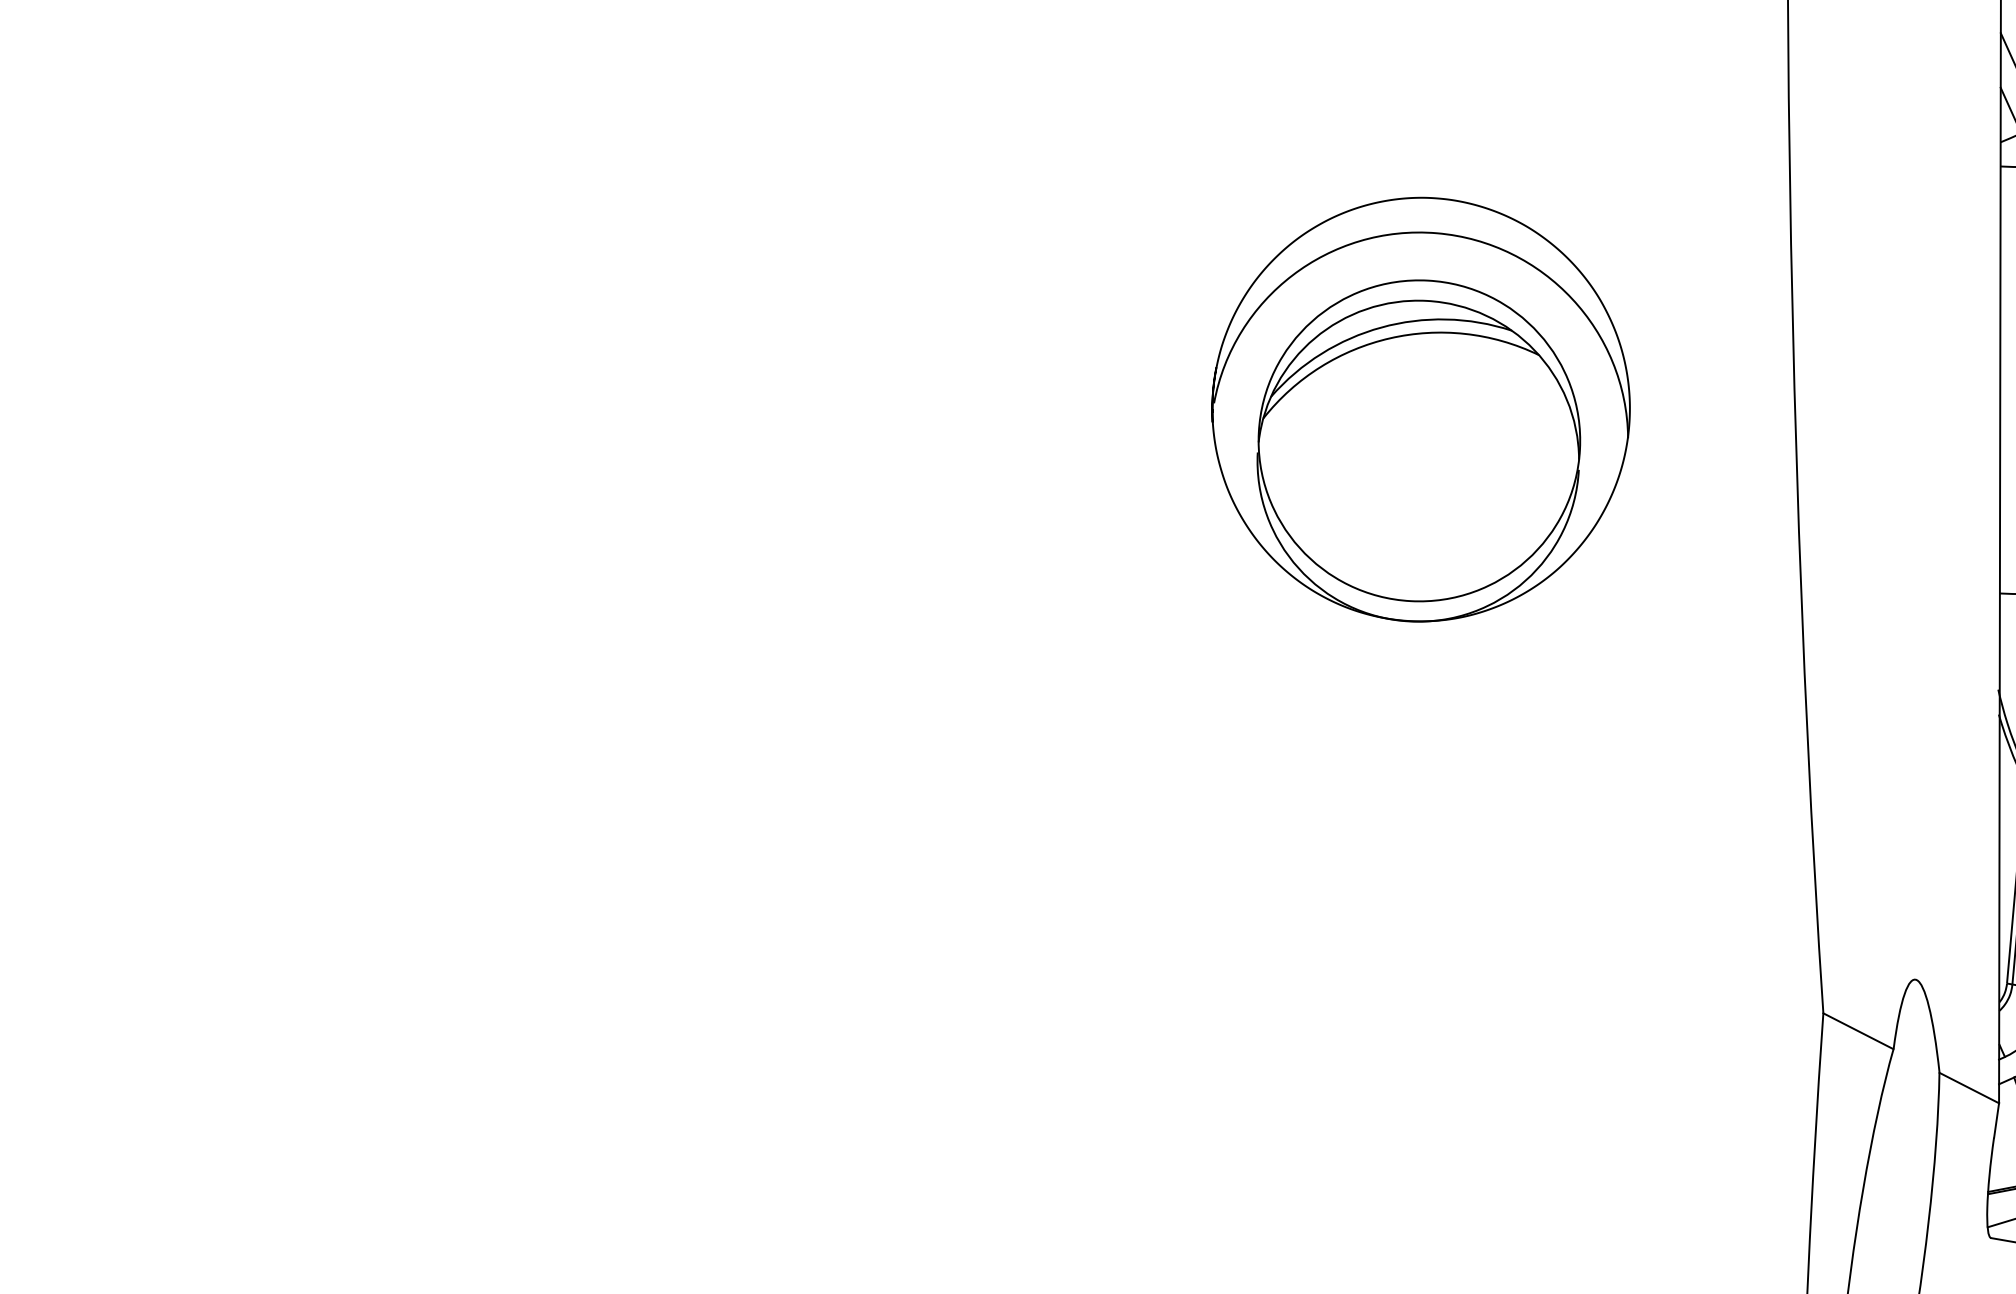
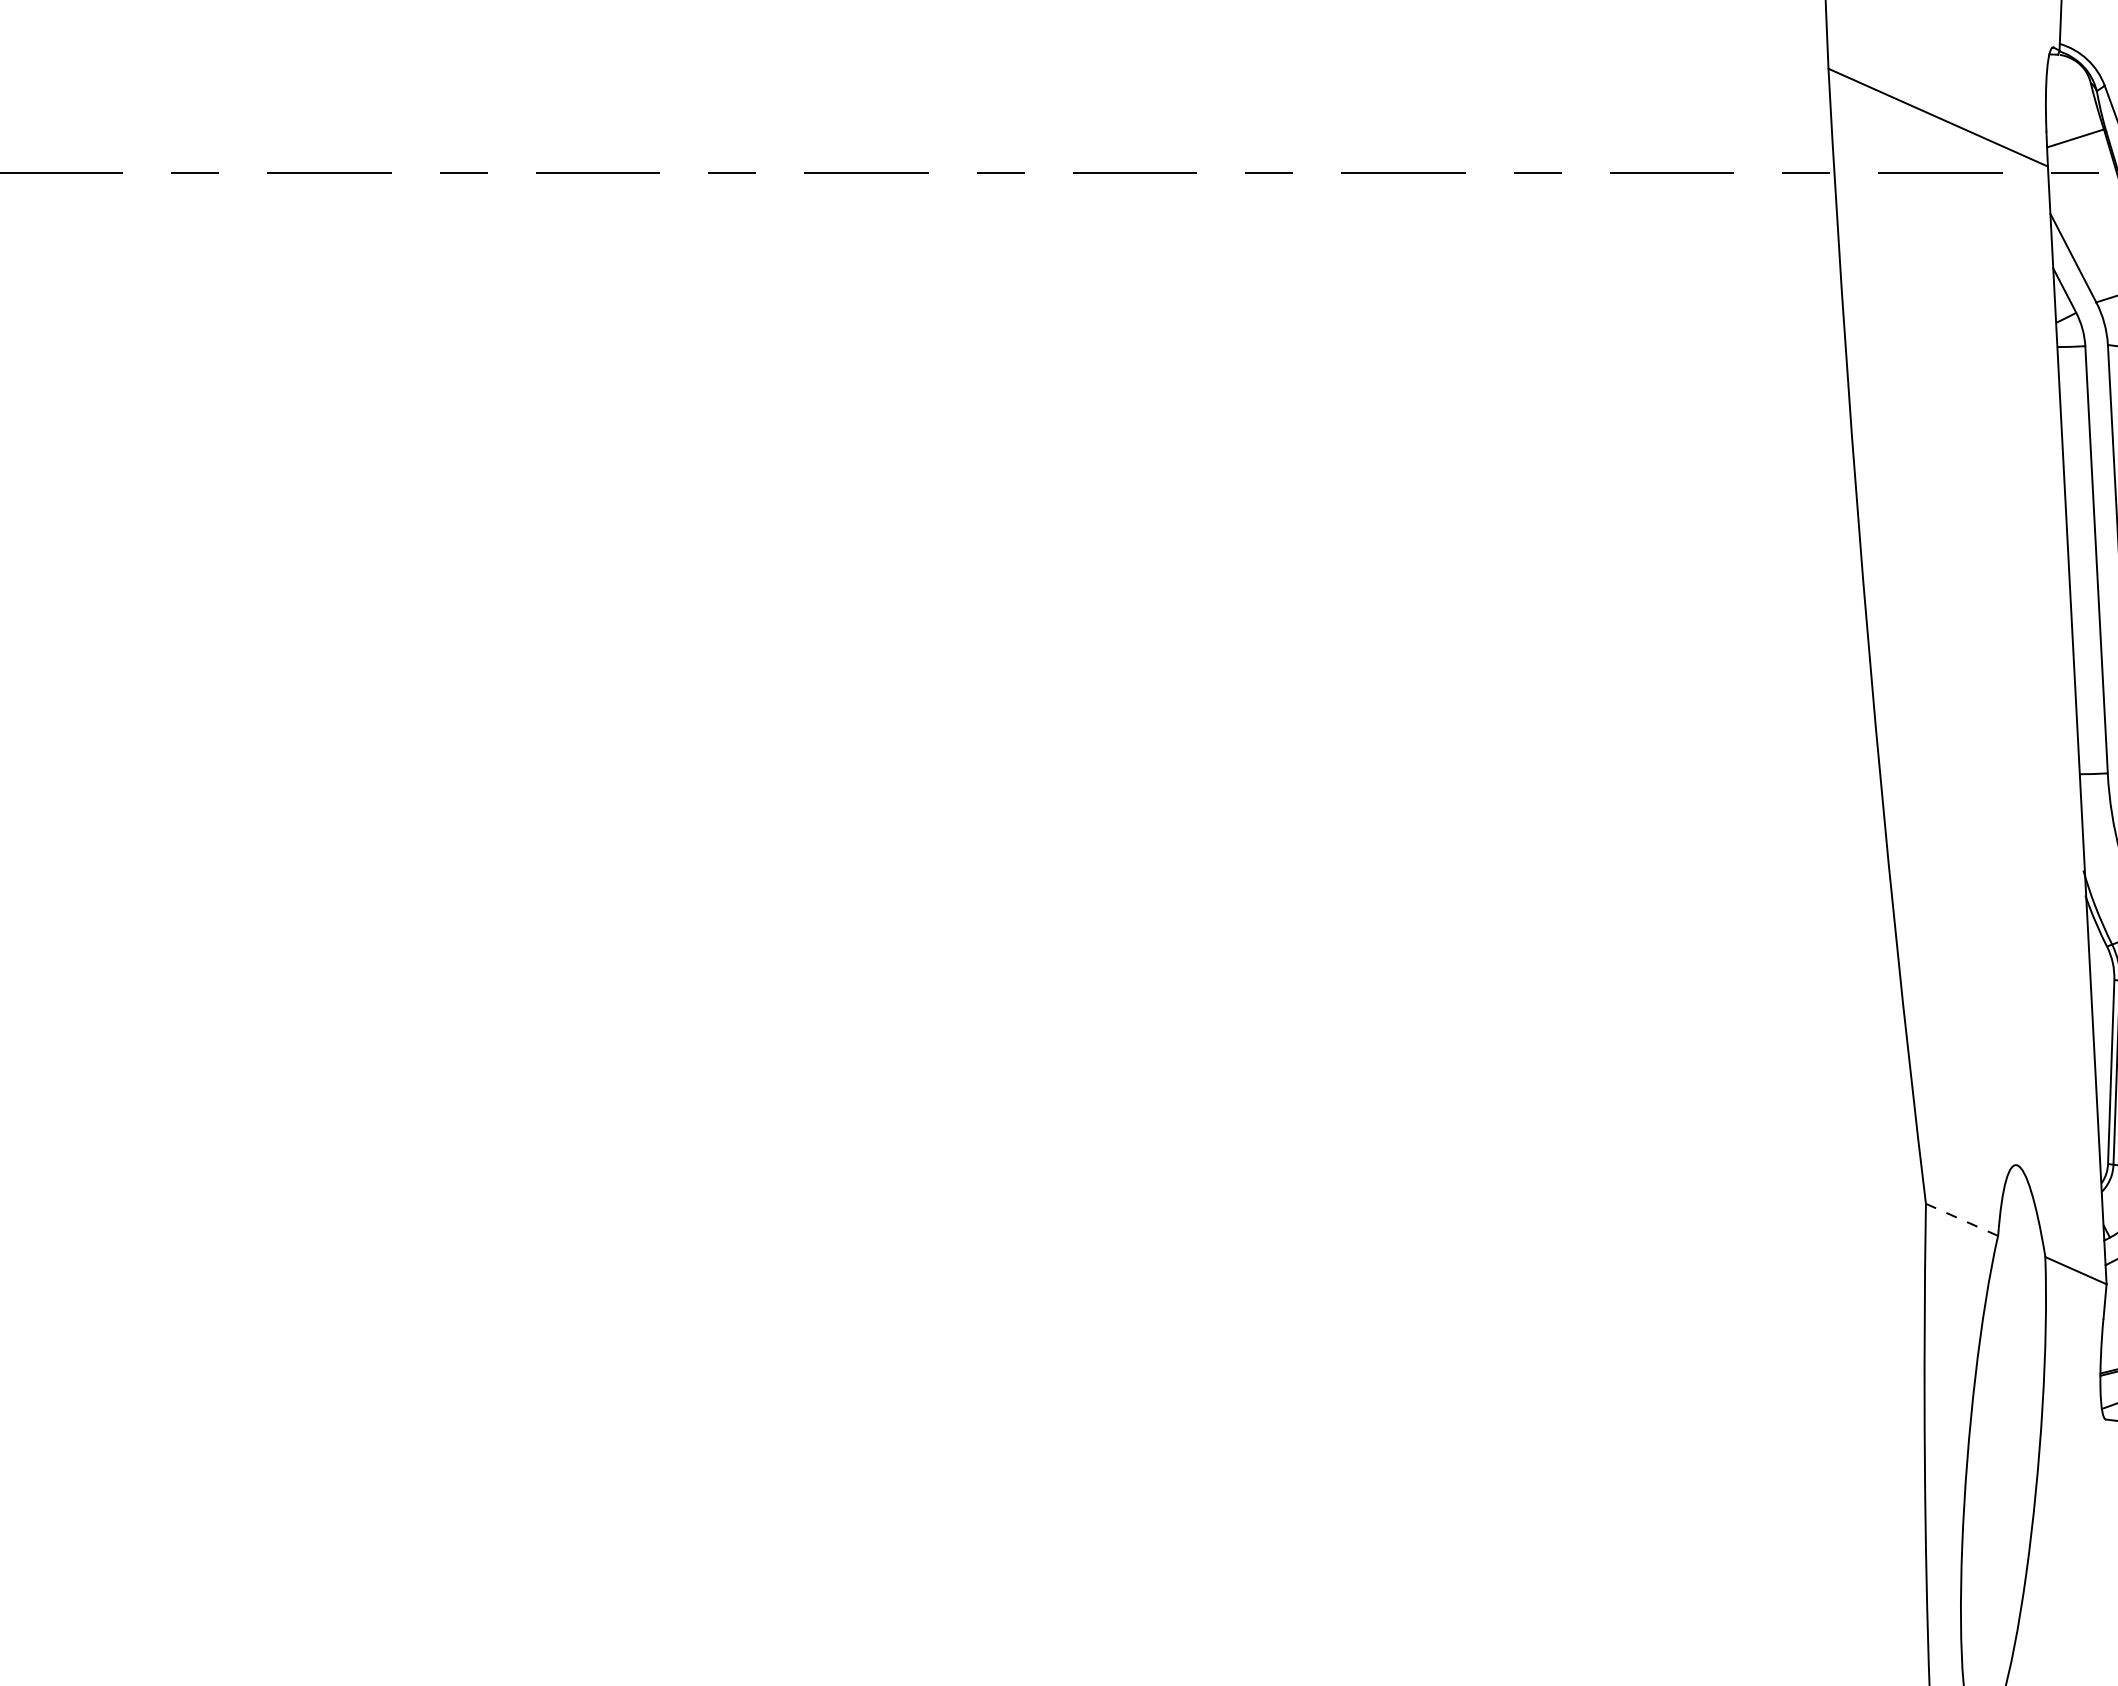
part: (1420, 409) -> (1490, 621), removed
line: (1857, 1030) -> (1961, 1219), solid -> dashed

